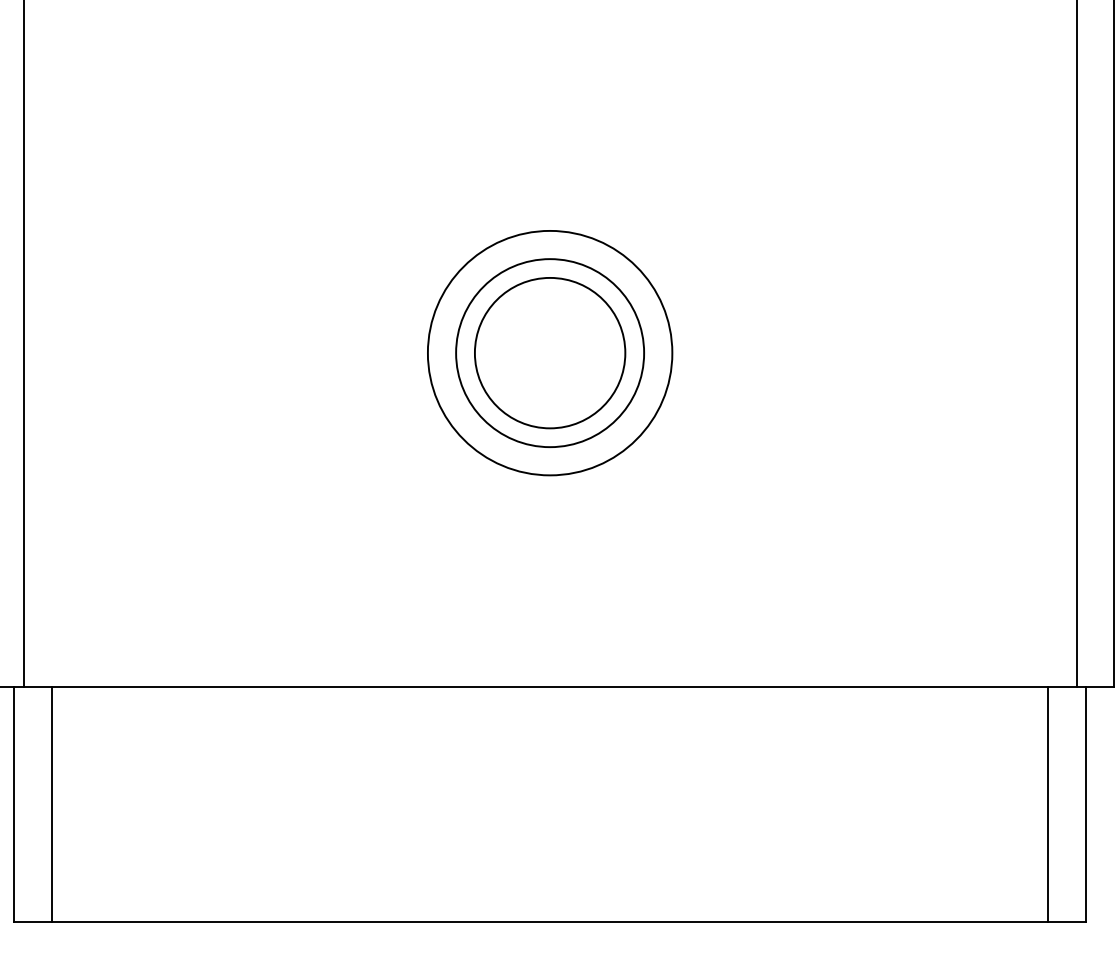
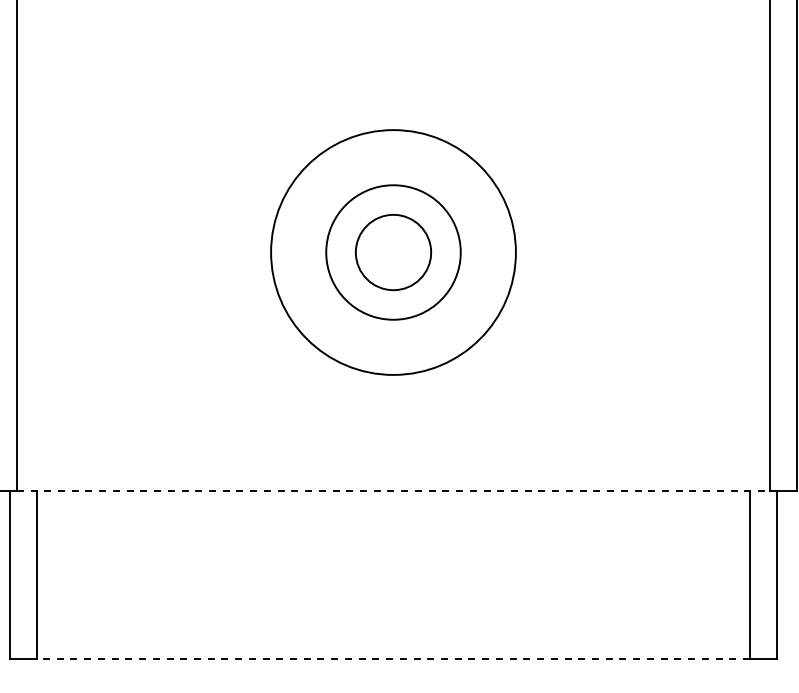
circle: (550, 353) -> (393, 252), size x0.7
circle: (550, 353) -> (393, 252), size x1.4
line: (550, 687) -> (393, 491), solid -> dashed
line: (550, 922) -> (393, 659), solid -> dashed

